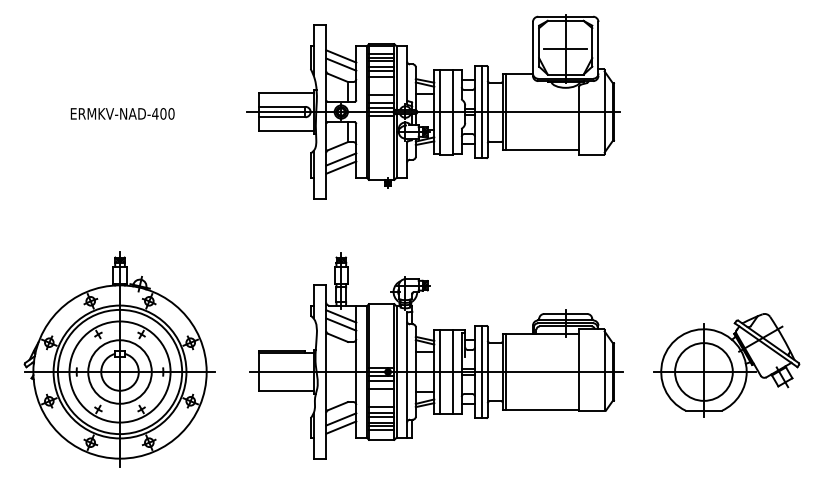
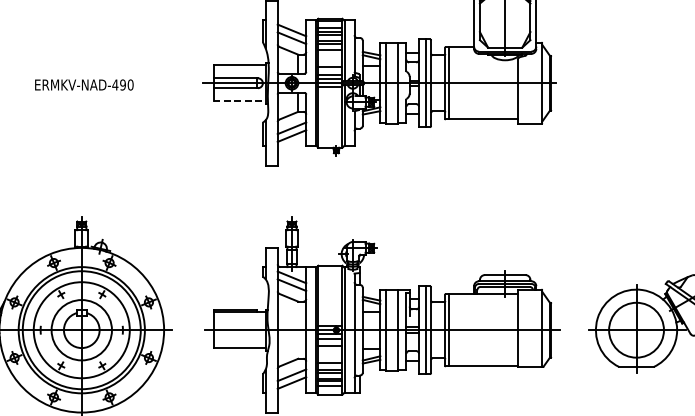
line: (565, 48) -> (504, 22), removed
text: (163, 113) -> (123, 84), ERMKV-NAD-400 -> ERMKV-NAD-490
line: (286, 130) -> (239, 100), solid -> dashed

